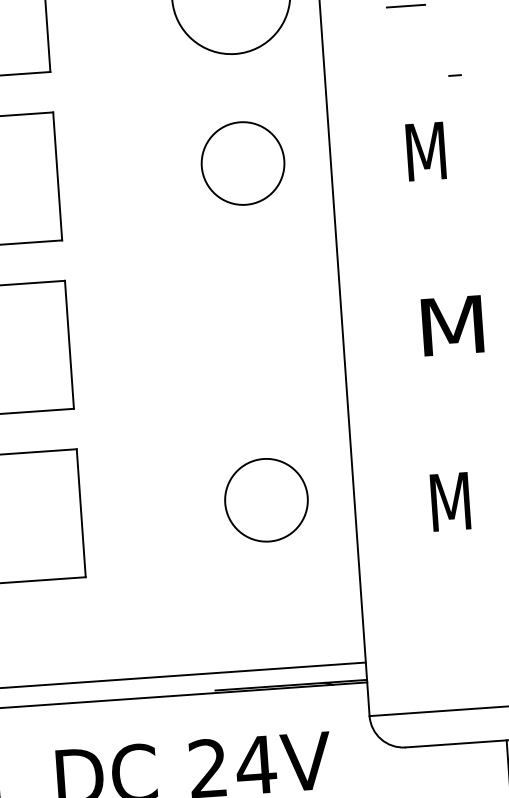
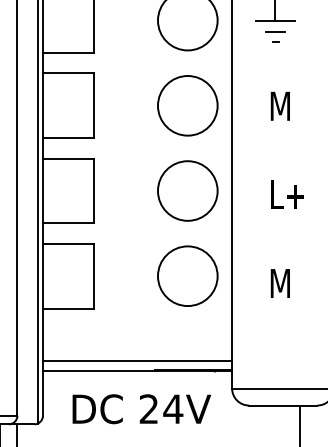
line: (454, 74) -> (275, 41), moved
circle: (242, 162) -> (187, 105), size x1.43
text: (452, 324) -> (287, 194), M -> L+
circle: (254, 330) -> (187, 190), added
circle: (265, 500) -> (187, 276), size x1.43

